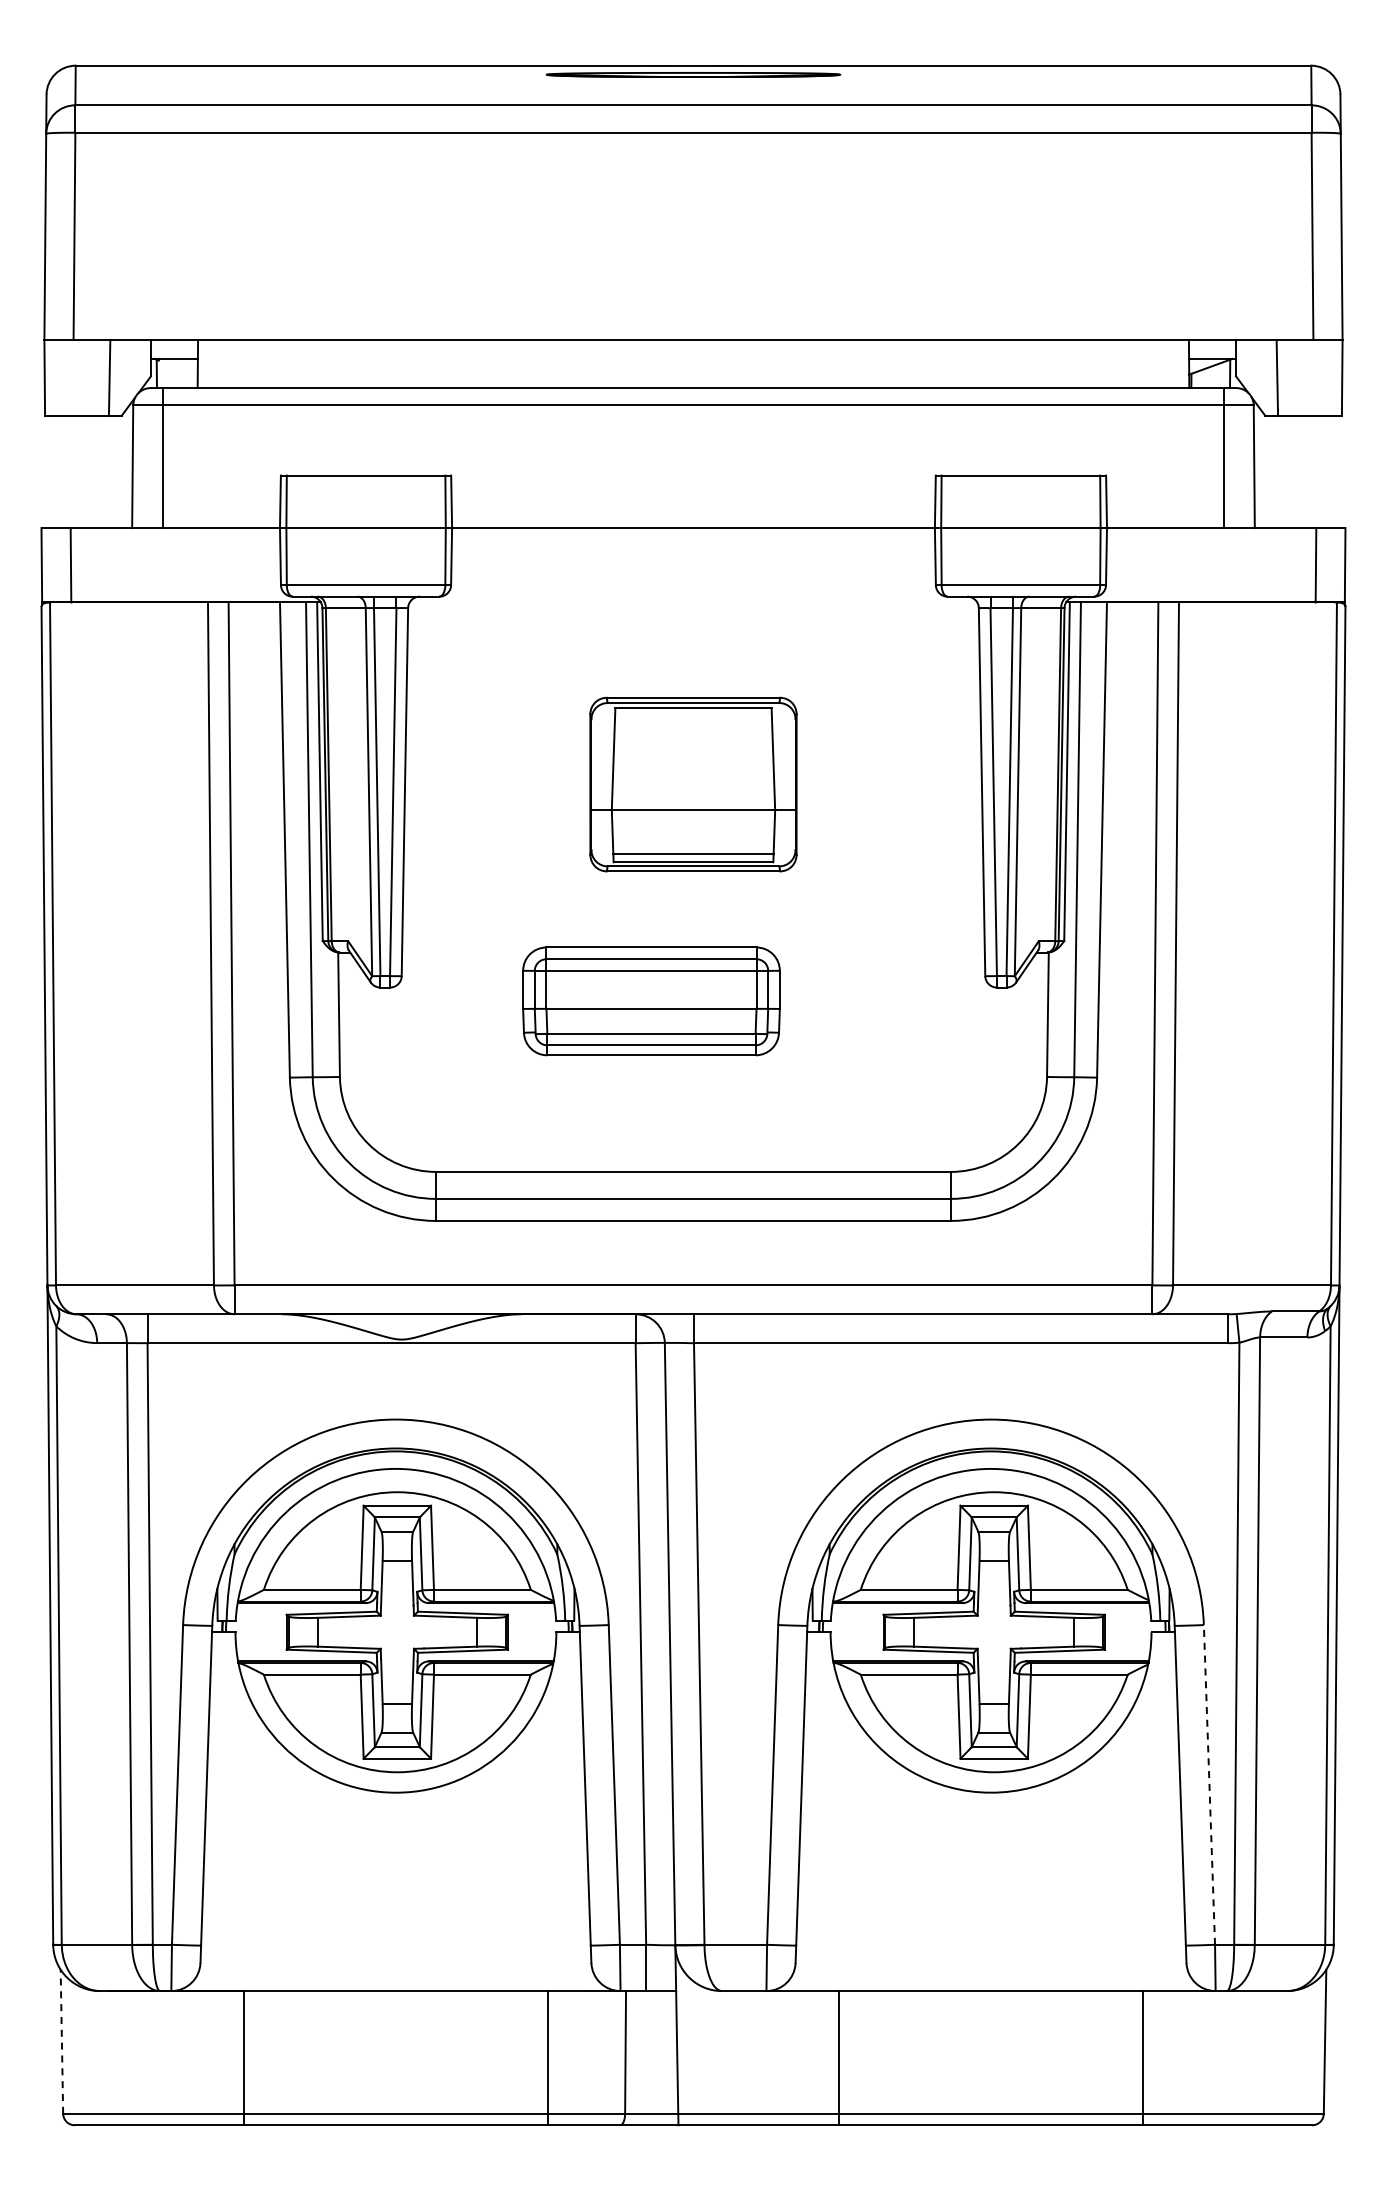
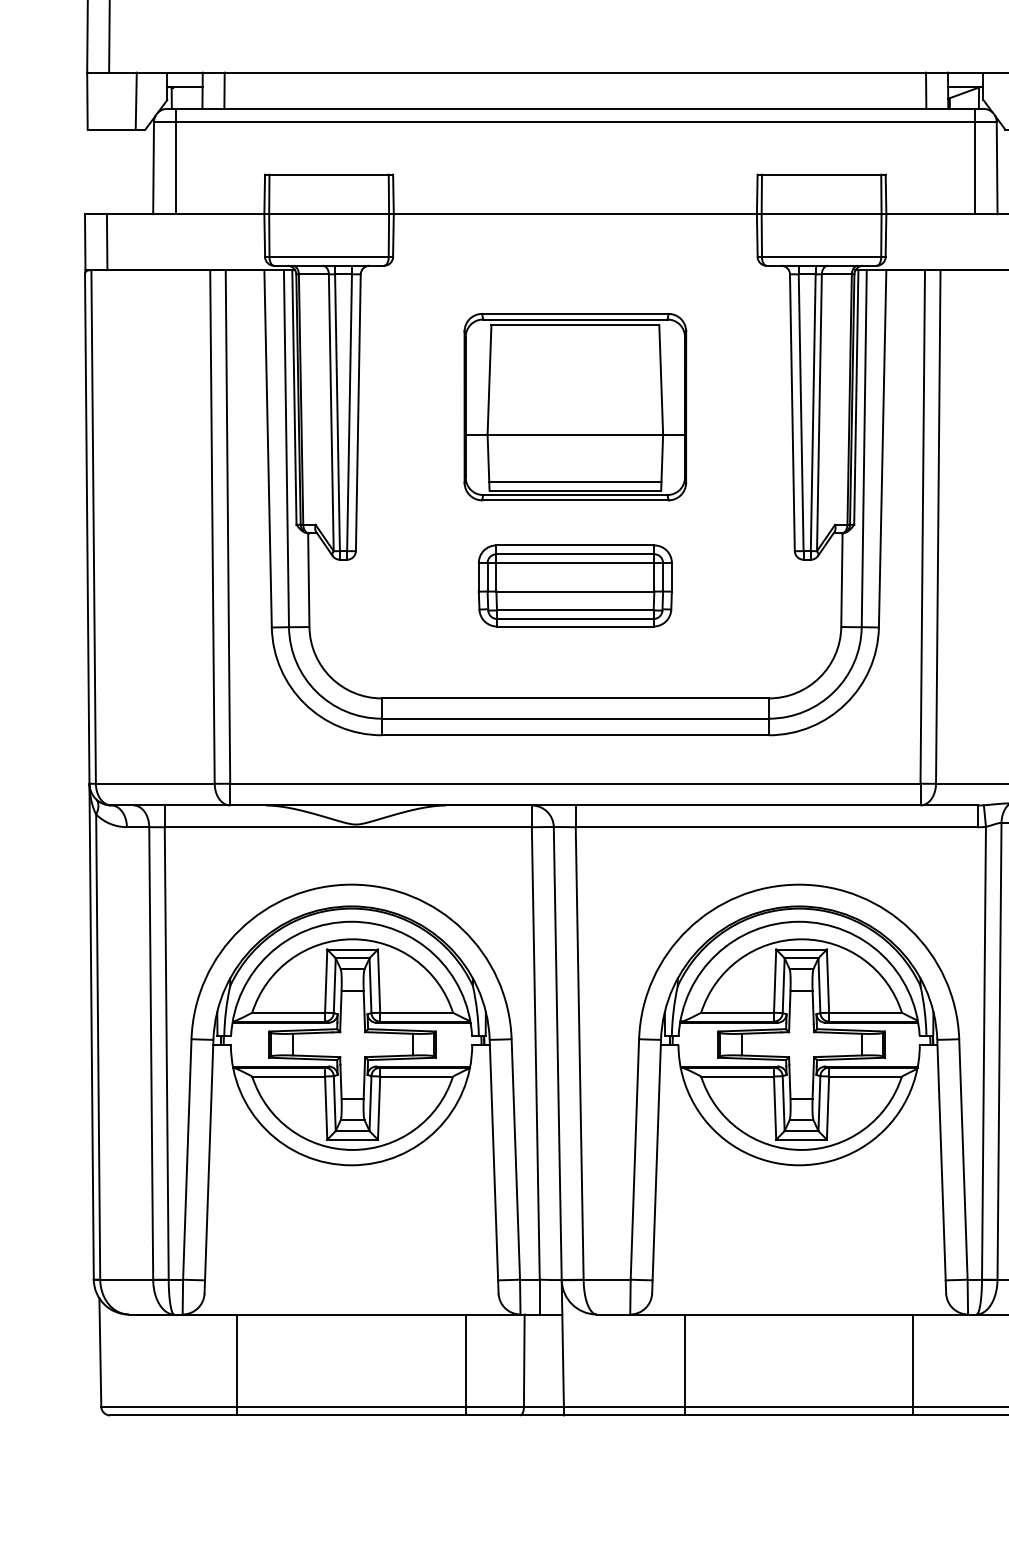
line: (226, 363) -> (224, 90), added
line: (1159, 363) -> (925, 90), added
part: (693, 784) -> (575, 407), size x1.43
part: (651, 1001) -> (575, 586), moved
line: (1209, 1784) -> (963, 1159), dashed -> solid
line: (61, 2041) -> (100, 1352), dashed -> solid

